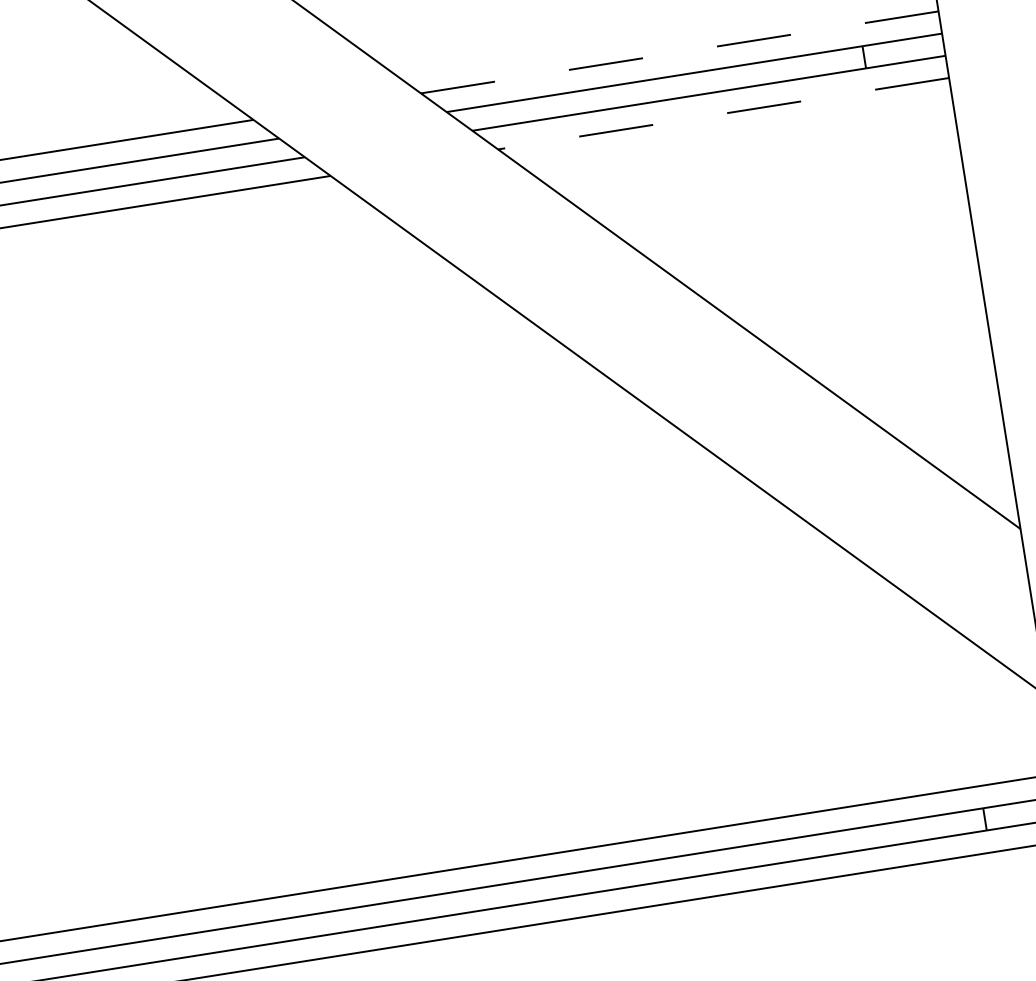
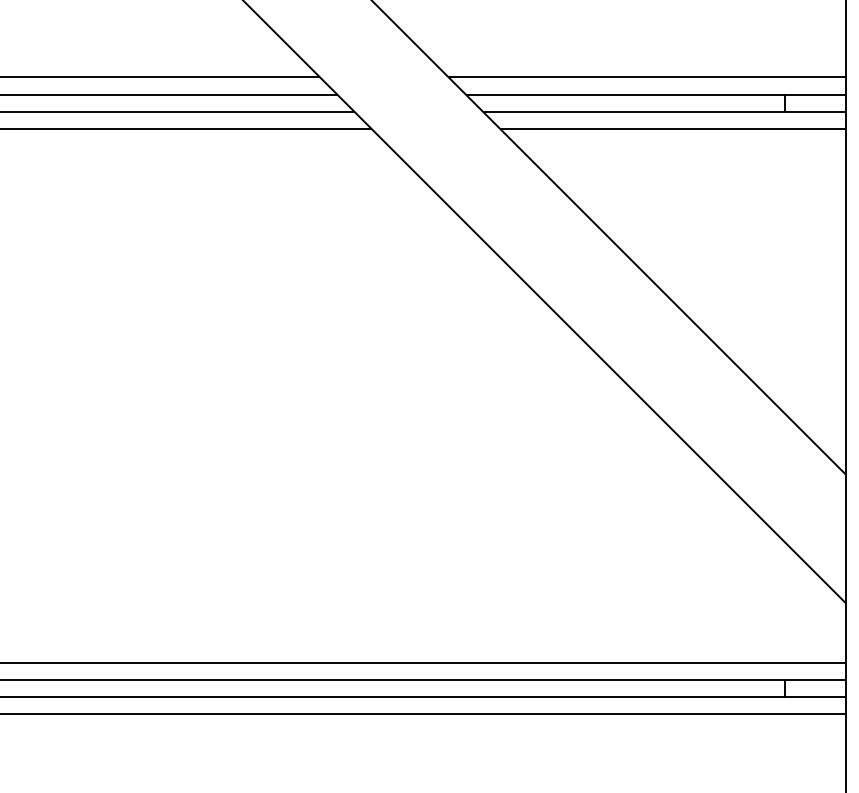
line: (679, 52) -> (647, 77), dashed -> solid
line: (722, 113) -> (672, 128), dashed -> solid

